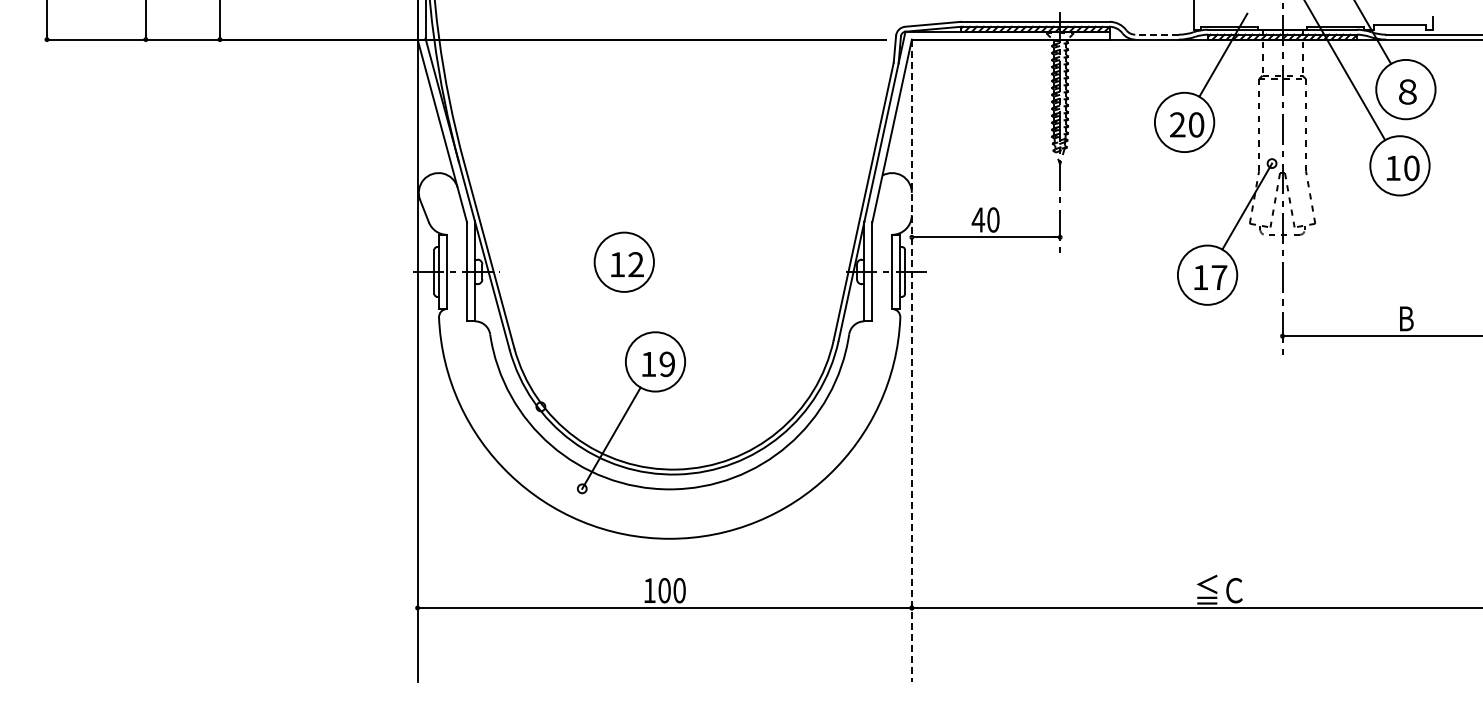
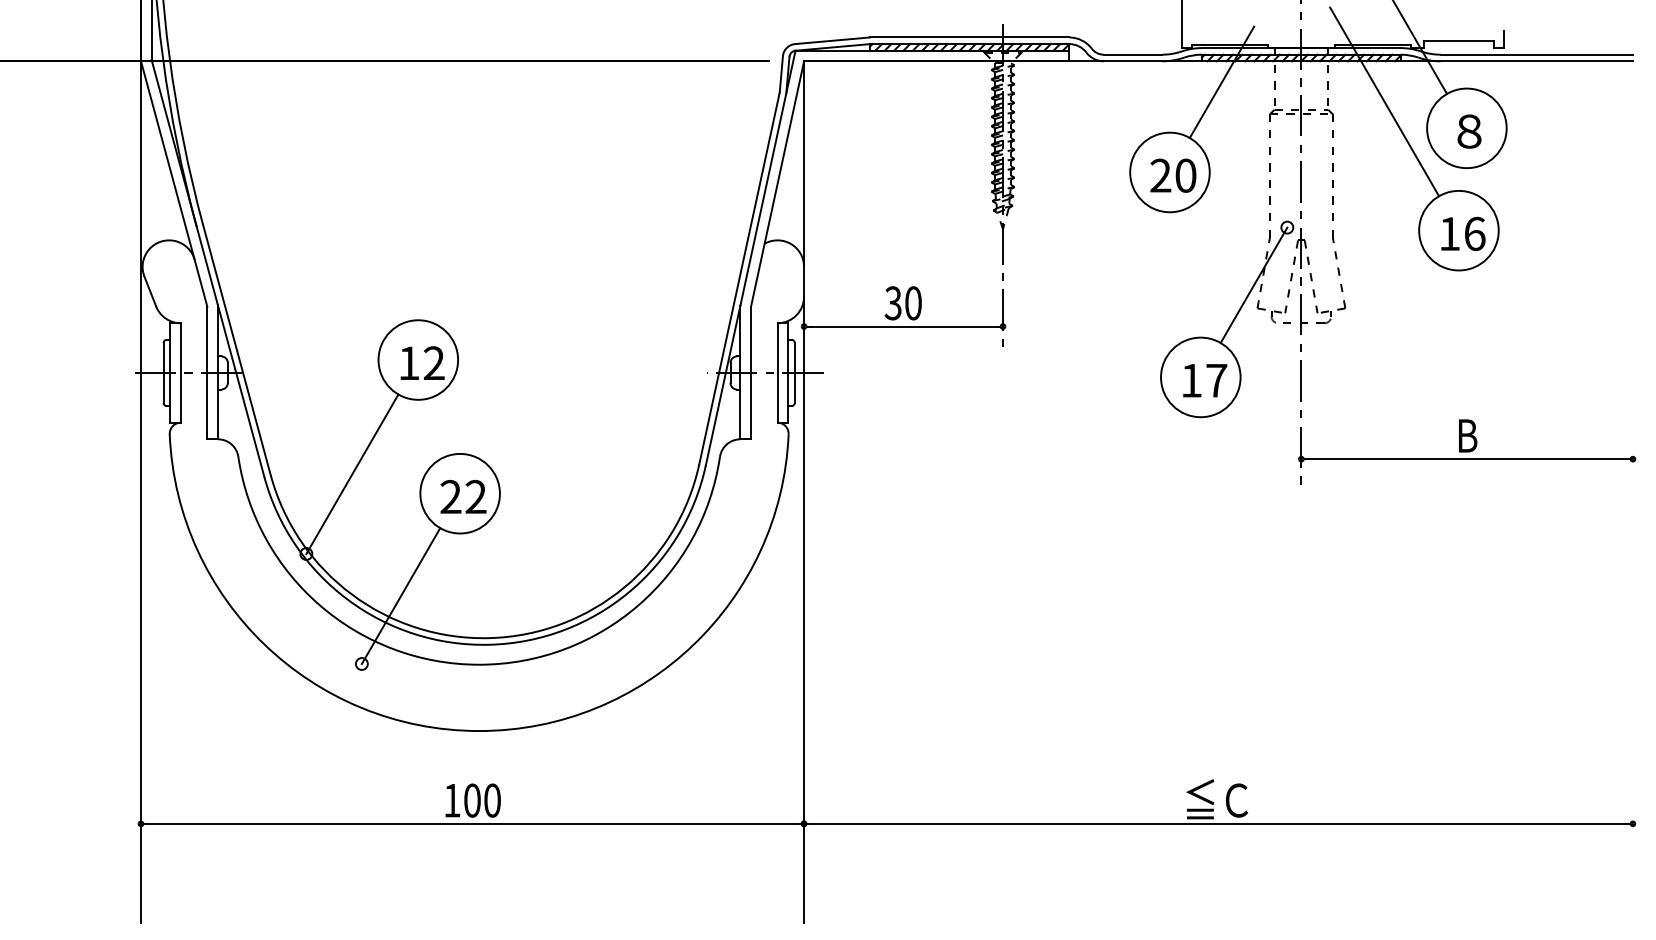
line: (1157, 34) -> (1133, 54), dashed -> solid
text: (1411, 167) -> (1474, 232), 10 -> 16
text: (978, 219) -> (893, 302), 40 -> 30
line: (574, 346) -> (351, 473), added
line: (911, 361) -> (803, 493), dashed -> solid
text: (658, 364) -> (464, 497), 19 -> 22

